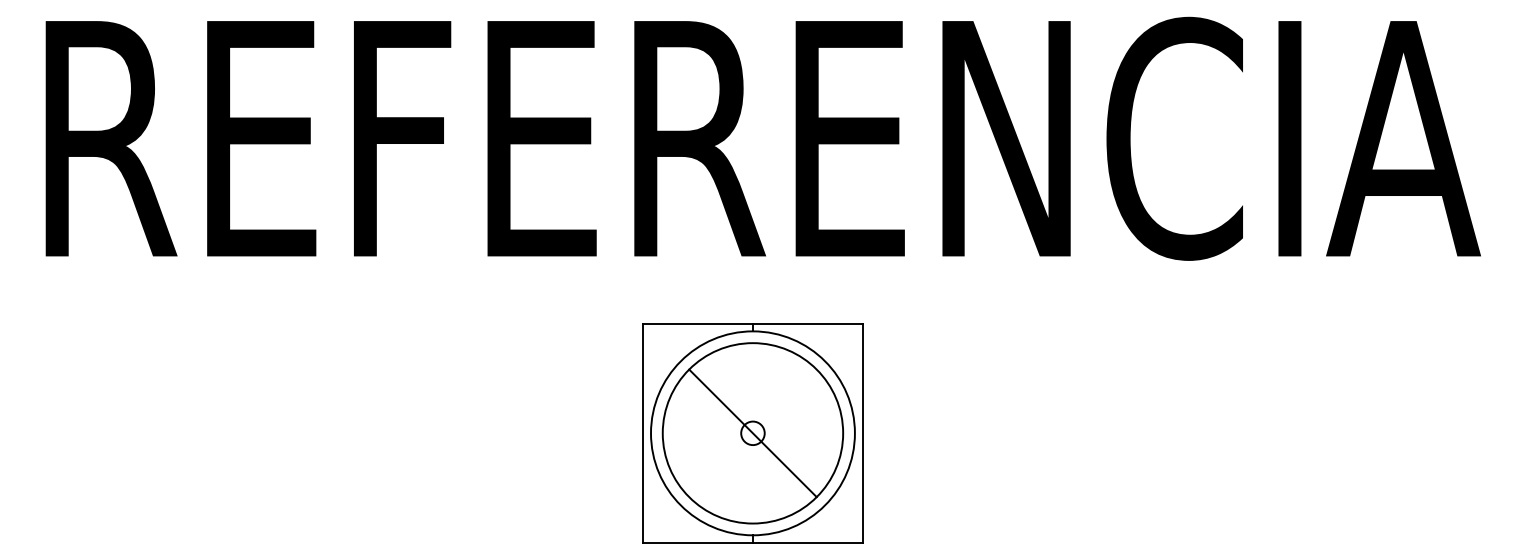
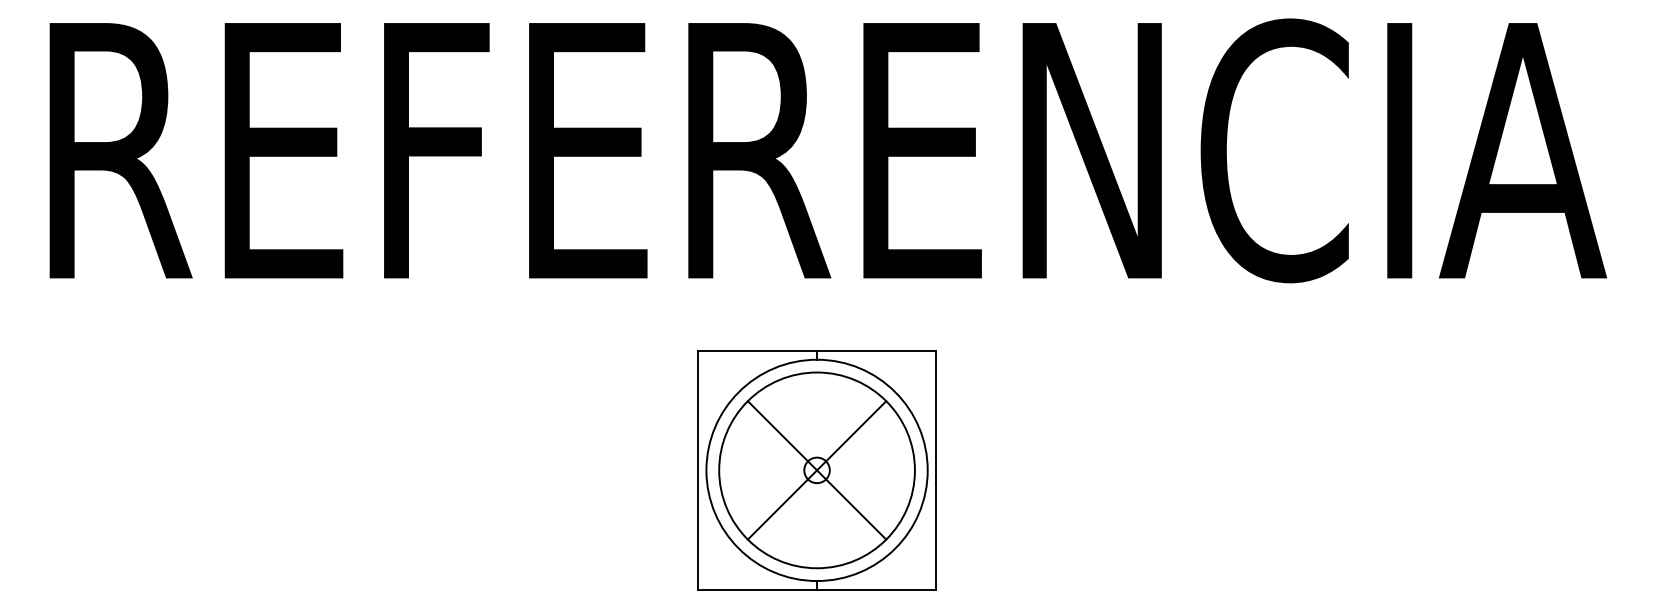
line: (752, 433) -> (816, 470), added

